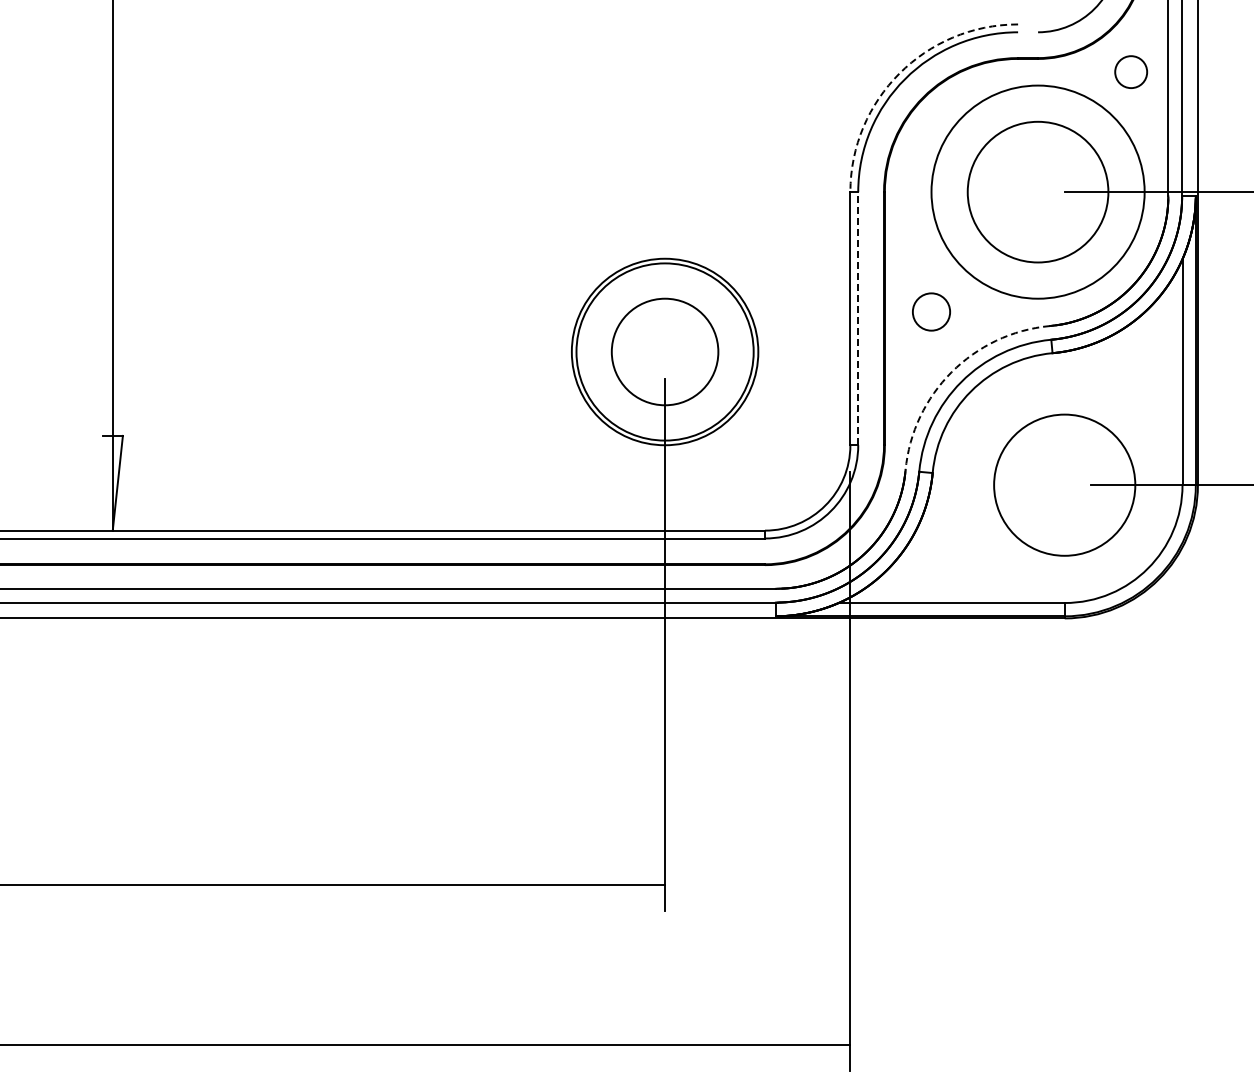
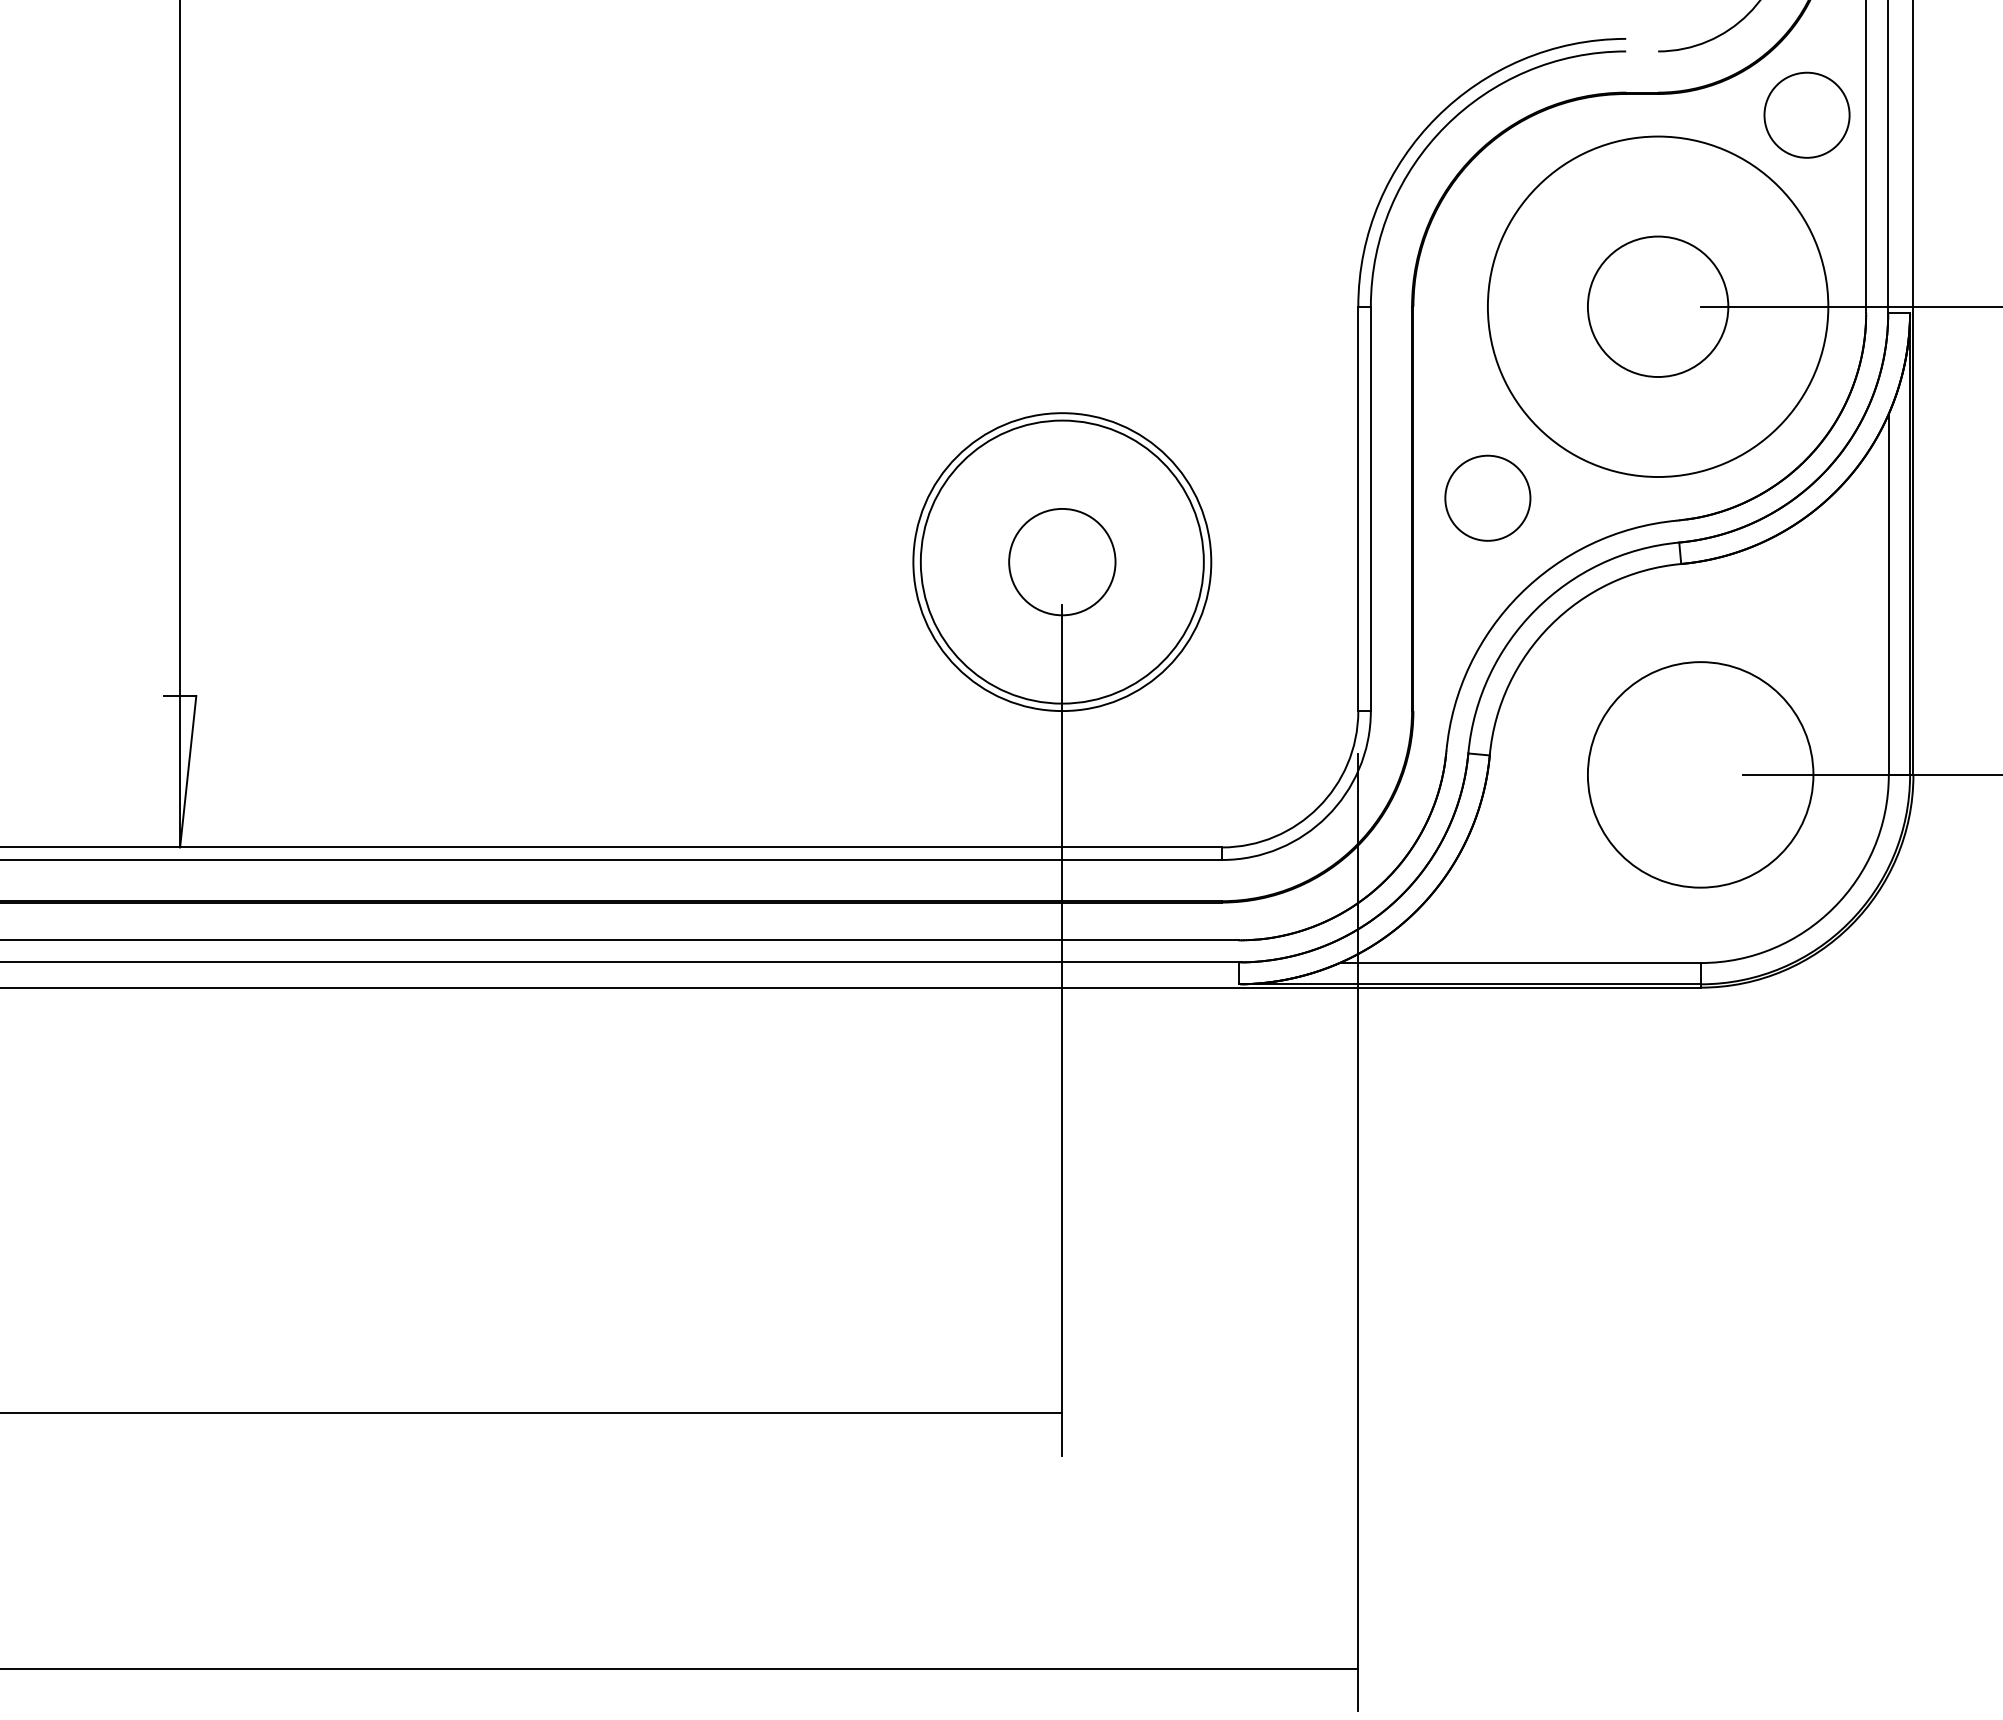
circle: (1130, 71) -> (1805, 114), size x1.67
arc: (899, 73) -> (1436, 117), dashed -> solid
circle: (1038, 192) -> (1658, 307), size x0.62
circle: (931, 311) -> (1487, 497), size x1.43
line: (858, 318) -> (1371, 508), dashed -> solid
circle: (664, 351) -> (1061, 561), size x0.62
arc: (951, 372) -> (1519, 594), dashed -> solid

